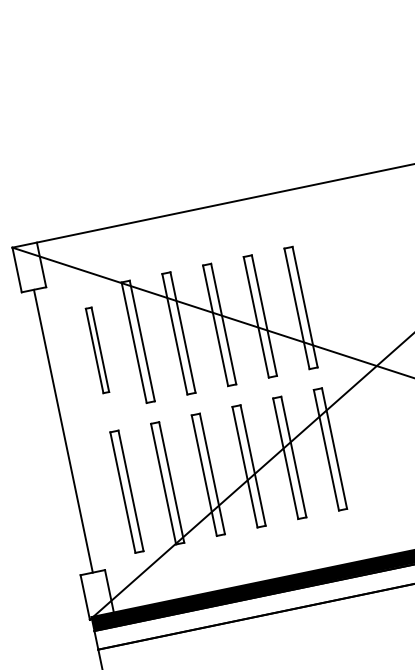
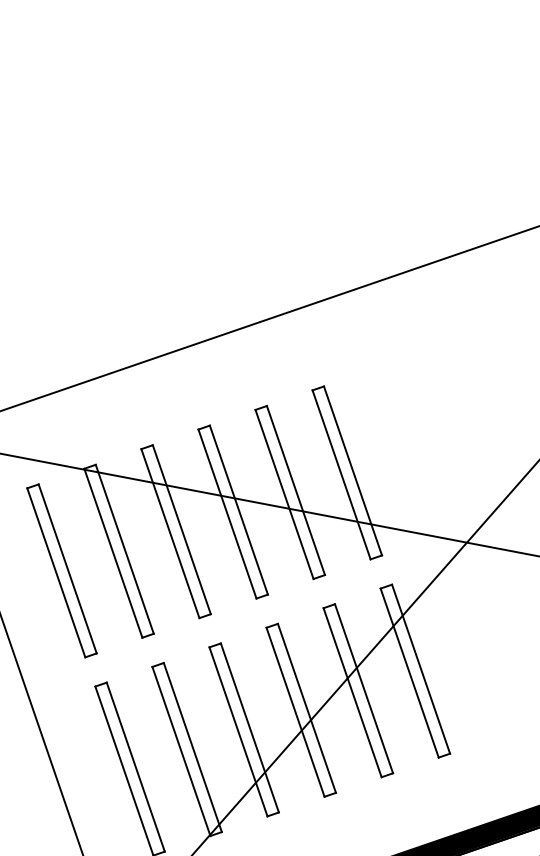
part: (97, 350) -> (61, 571), size x1.43

